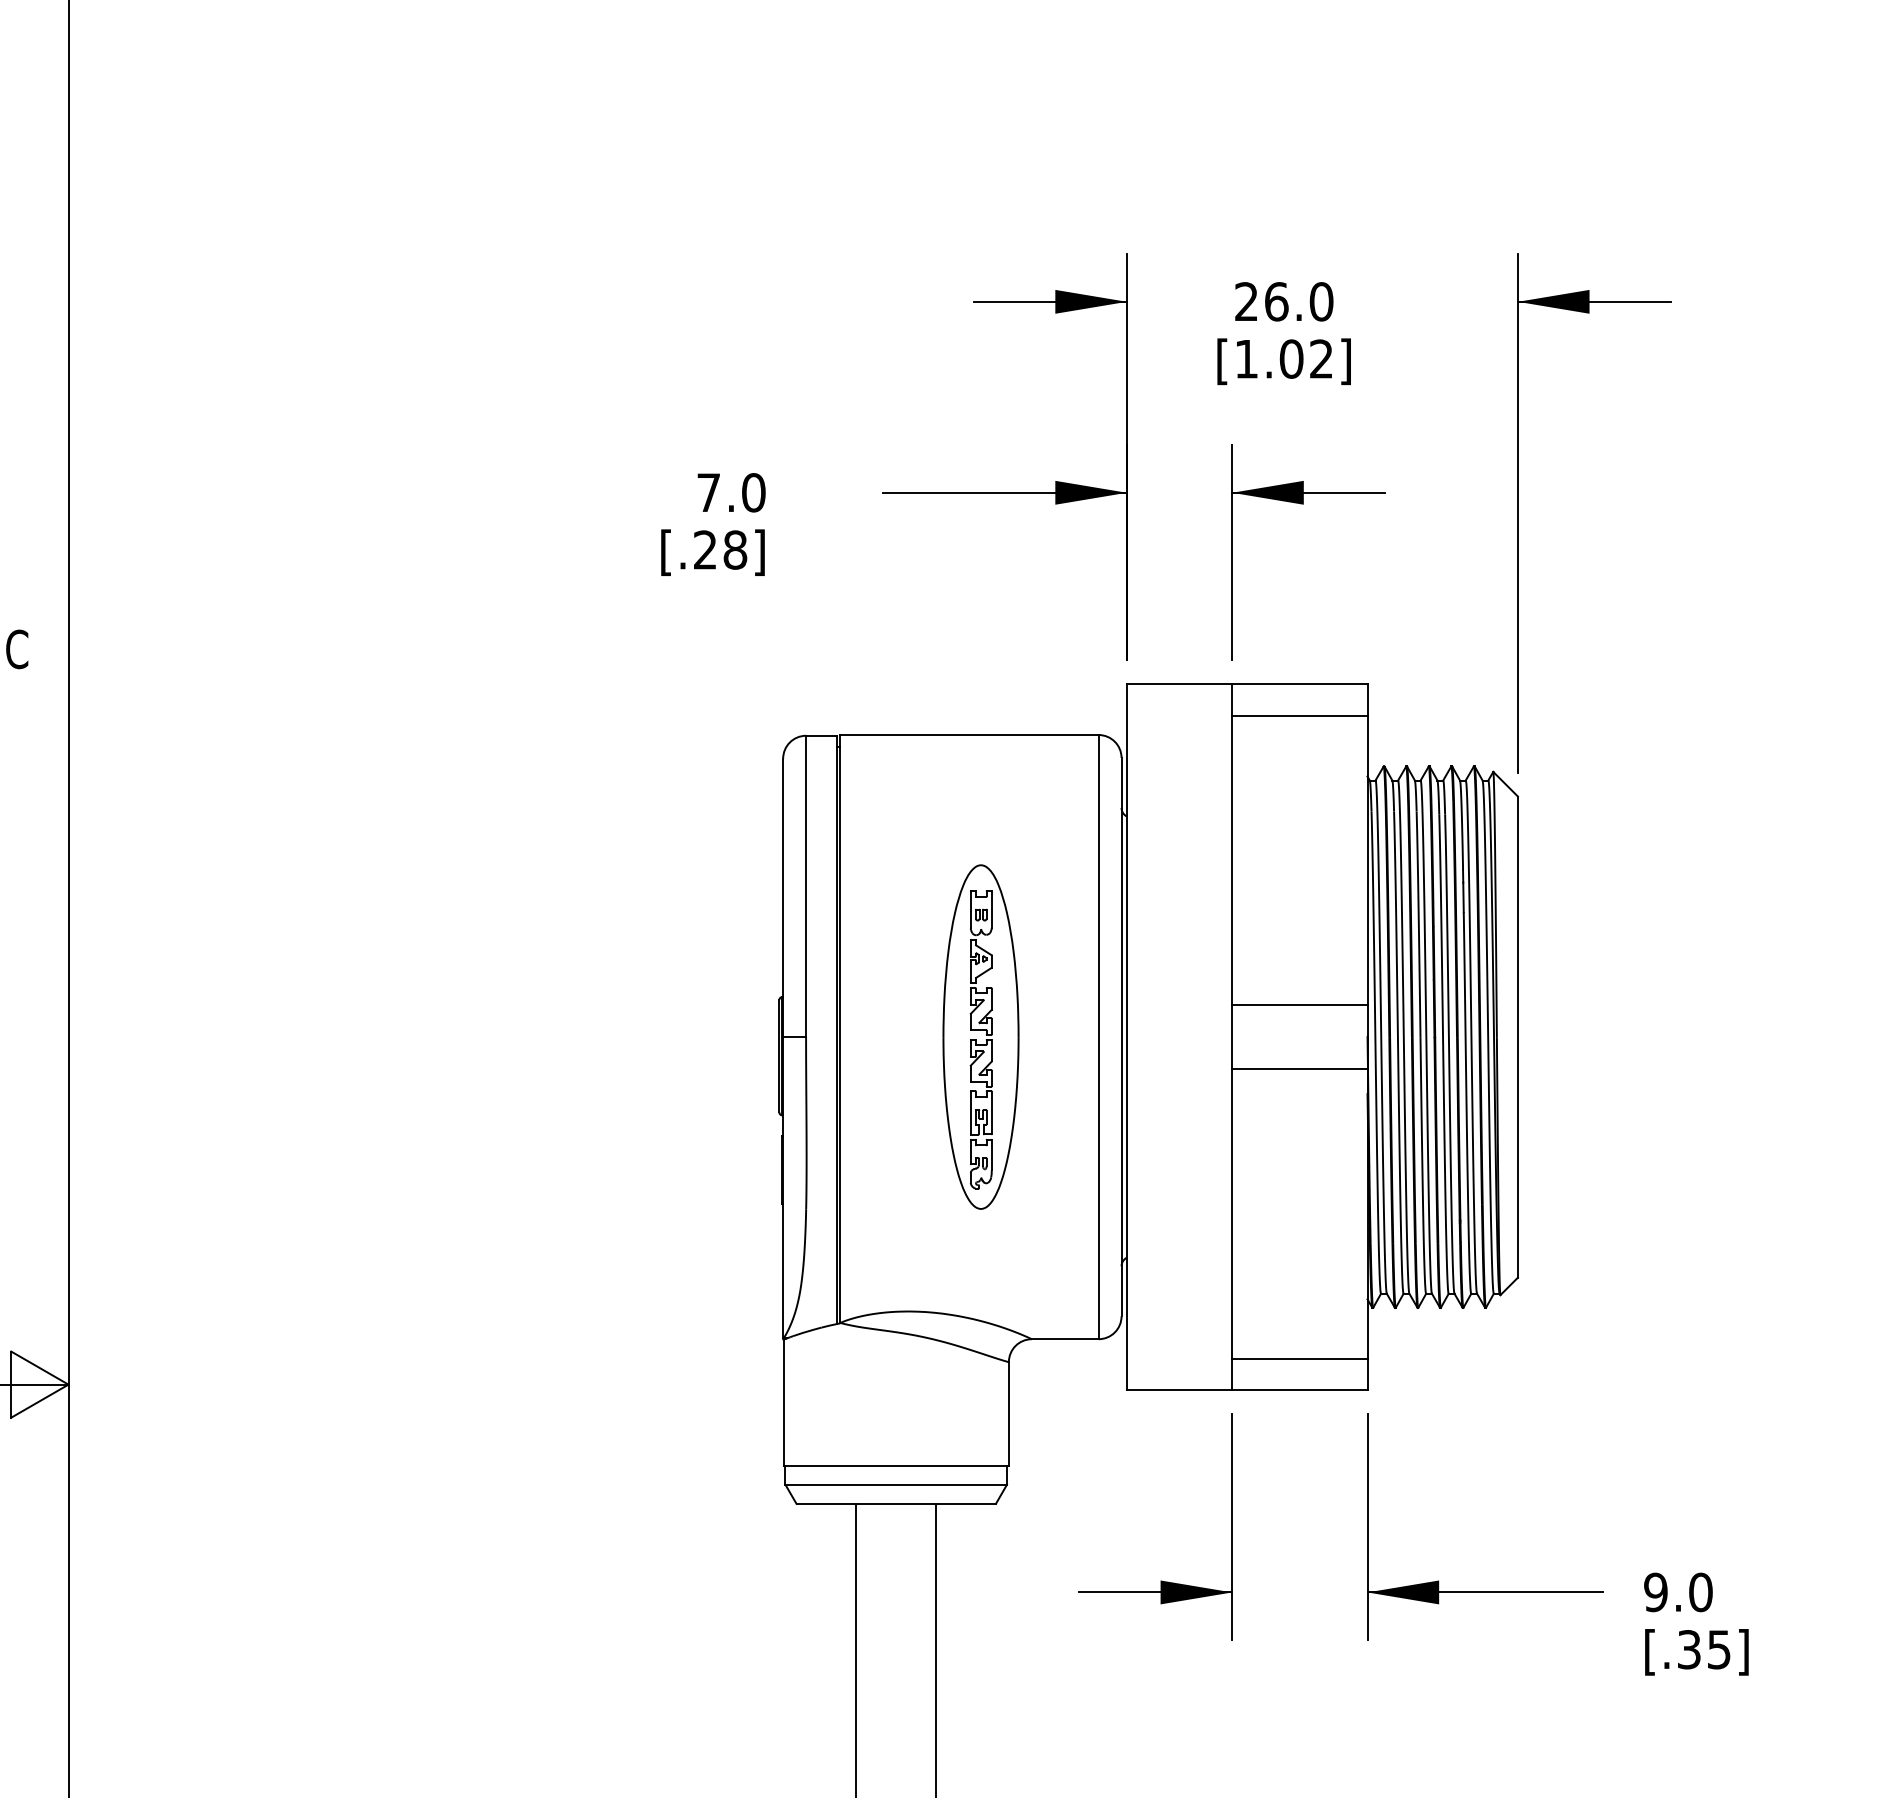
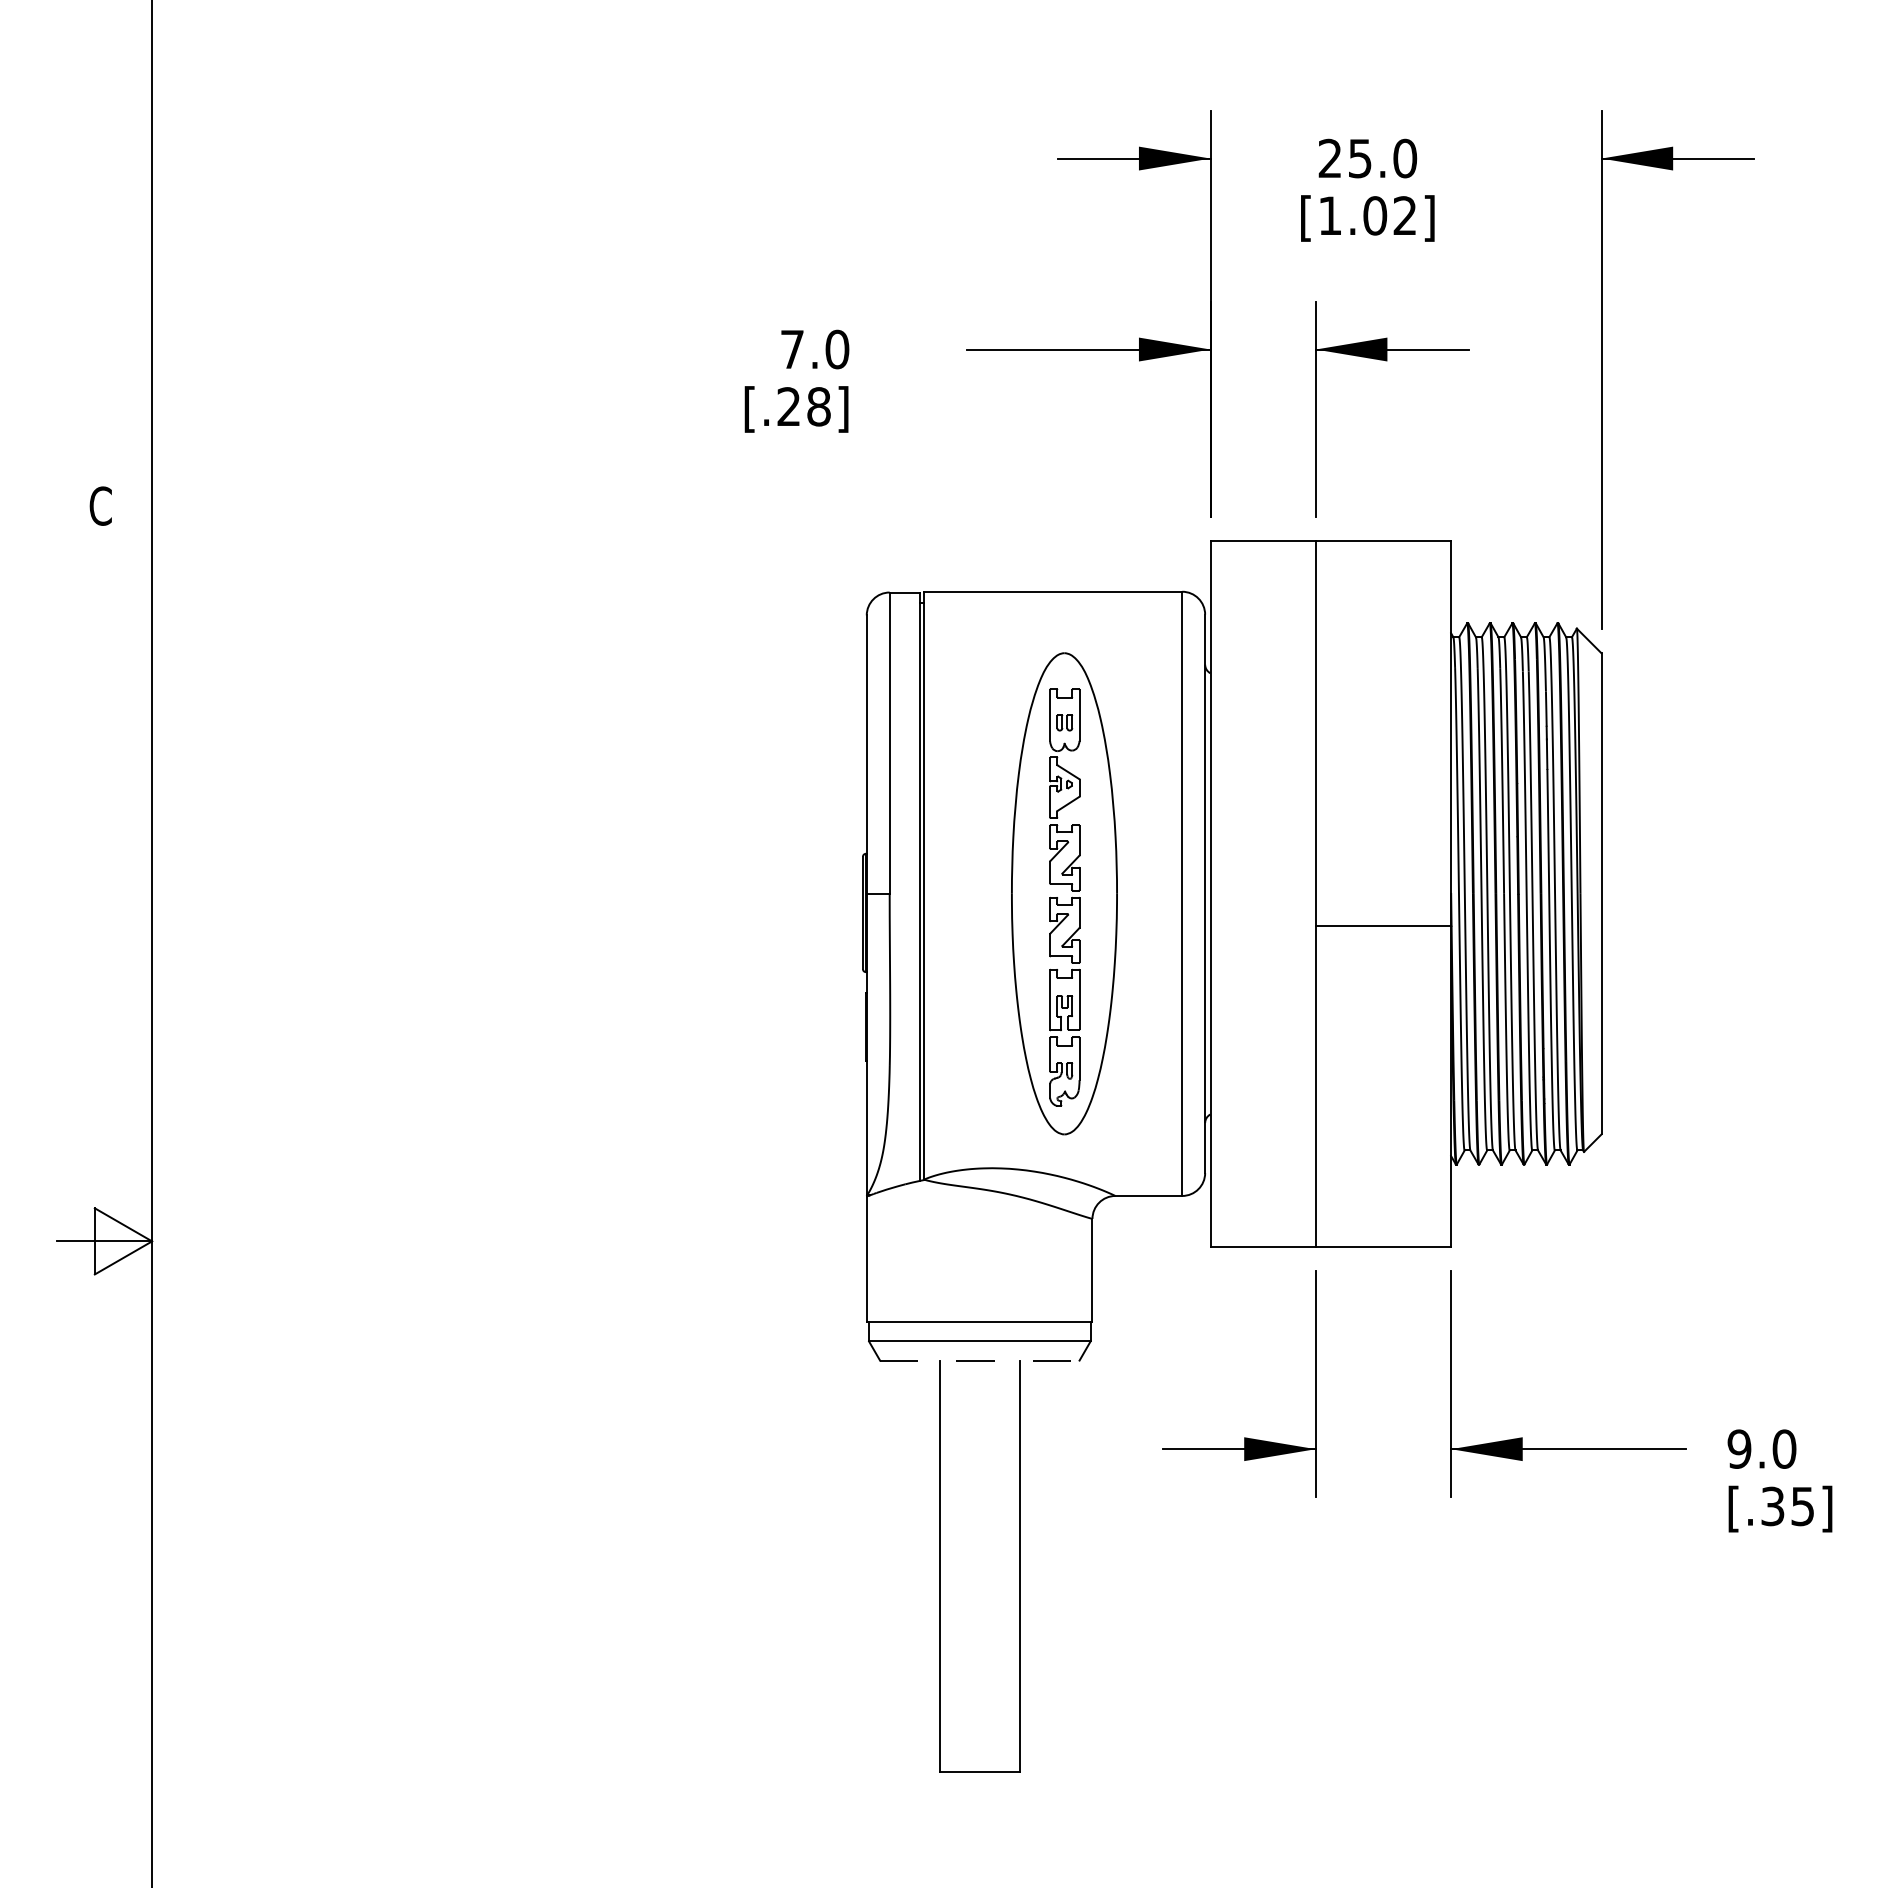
text: (1276, 301) -> (1360, 158), 26.0 -> 25.0
line: (1299, 715) -> (1383, 572), removed
line: (1299, 1005) -> (1383, 862), removed
part: (980, 1036) -> (1064, 893), size x1.4
line: (1299, 1358) -> (1383, 1215), removed
line: (895, 1503) -> (979, 1360), solid -> dashed

